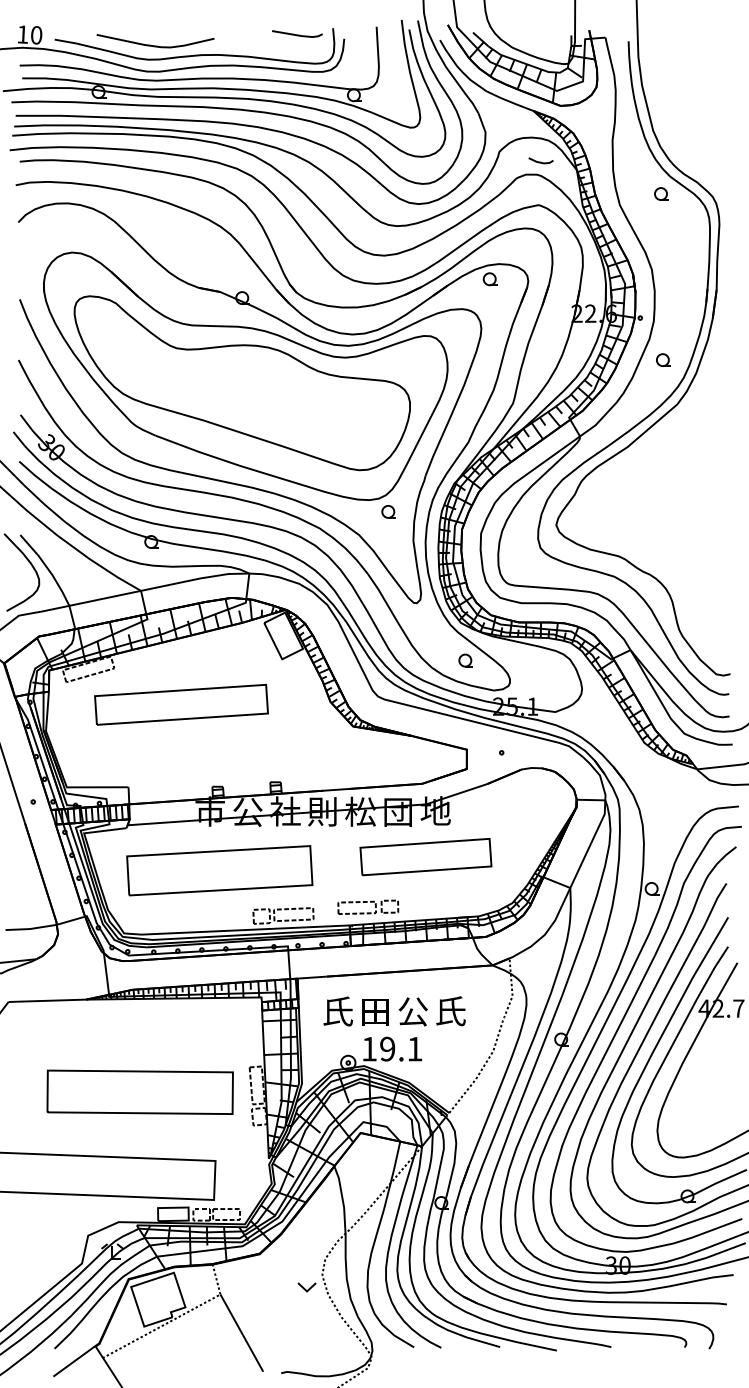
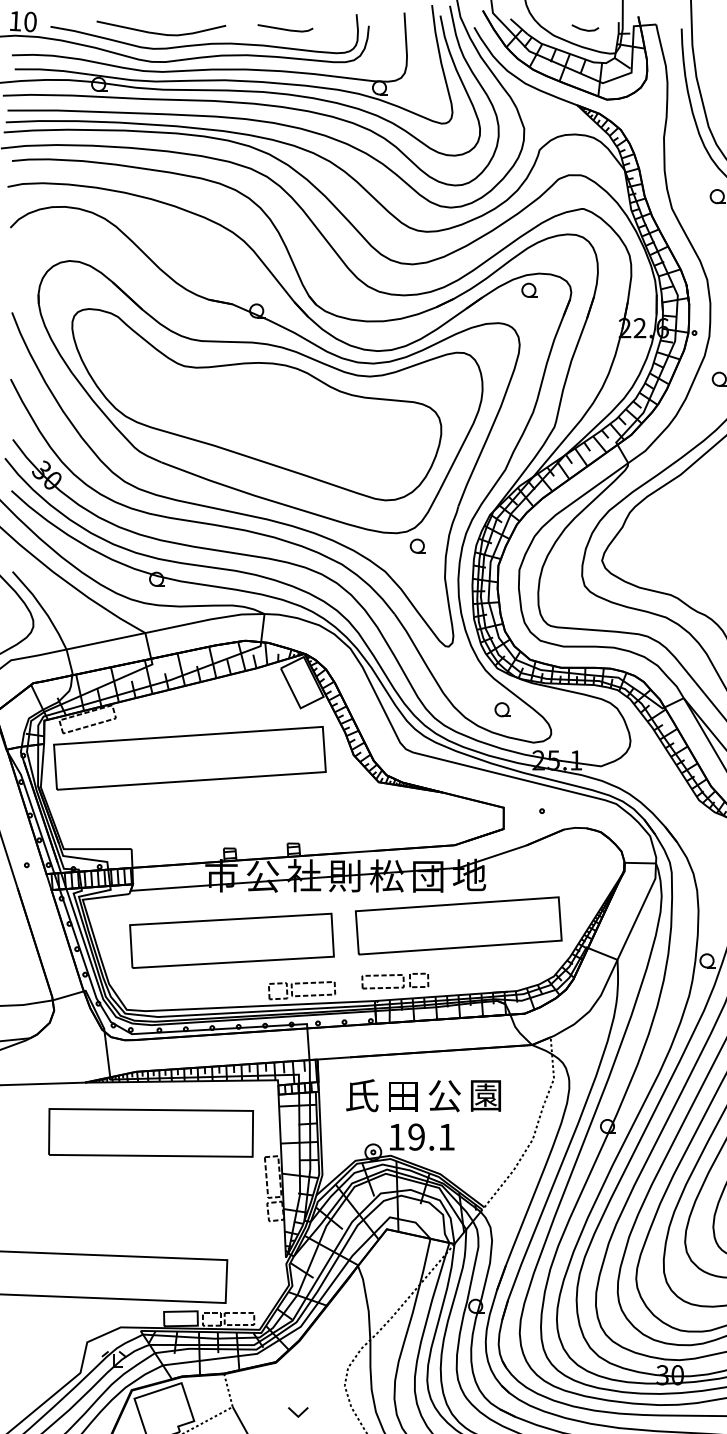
line: (297, 34) -> (285, 28), moved
line: (540, 161) -> (584, 28), moved
part: (181, 704) -> (189, 758), size x1.43
part: (425, 856) -> (458, 925), size x1.43
text: (450, 1011) -> (485, 1095), 氏 -> 園
part: (139, 1091) -> (150, 1132), moved
part: (306, 1287) -> (297, 1412), moved

